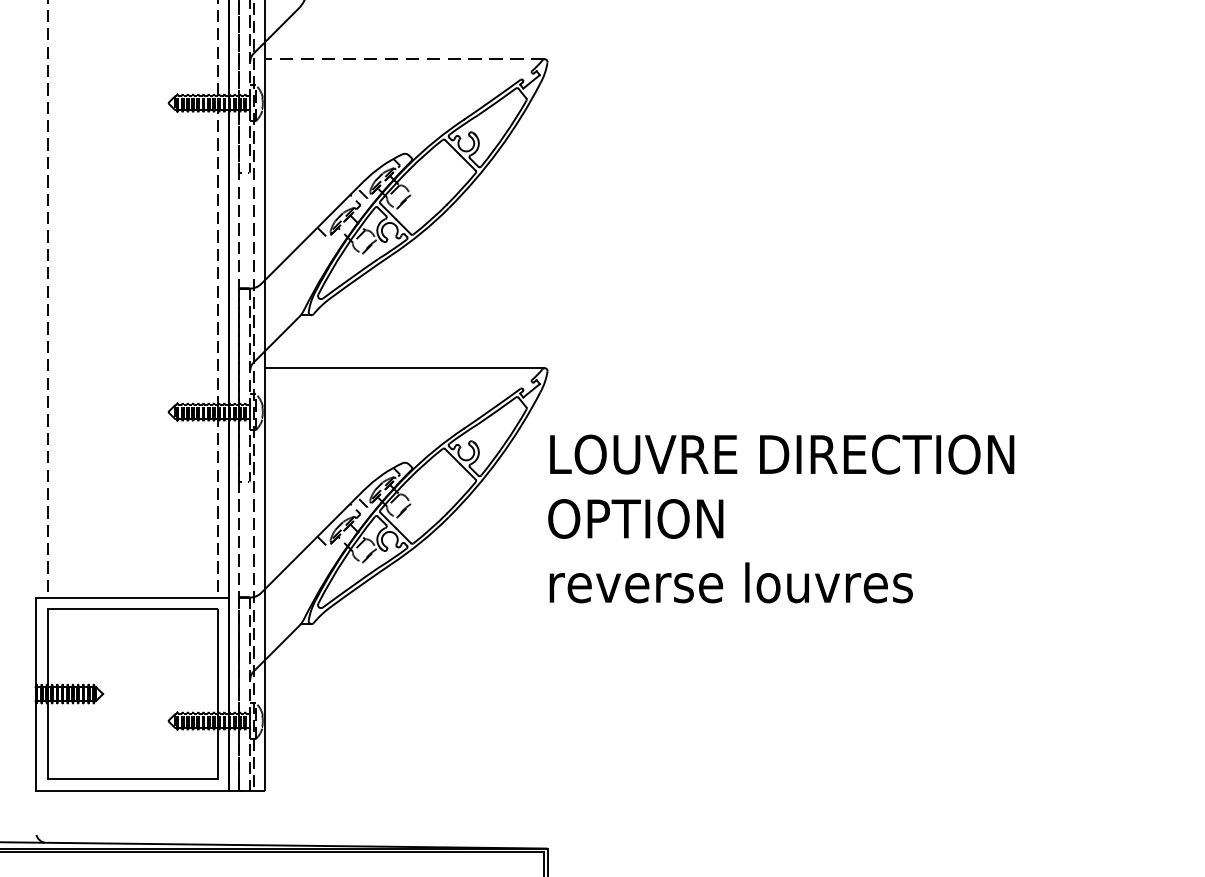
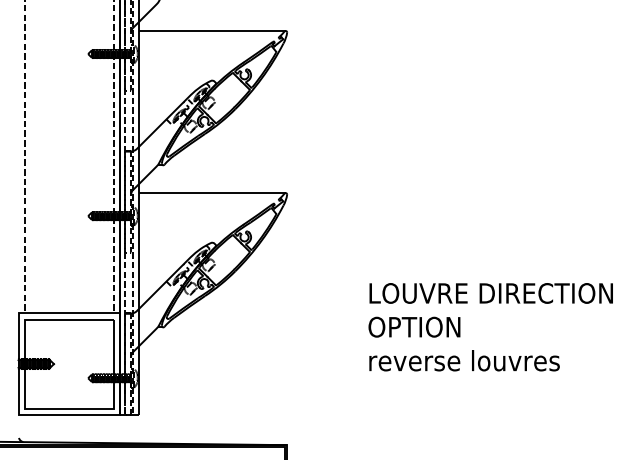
line: (403, 60) -> (211, 31), dashed -> solid
text: (780, 519) -> (490, 327), moved

